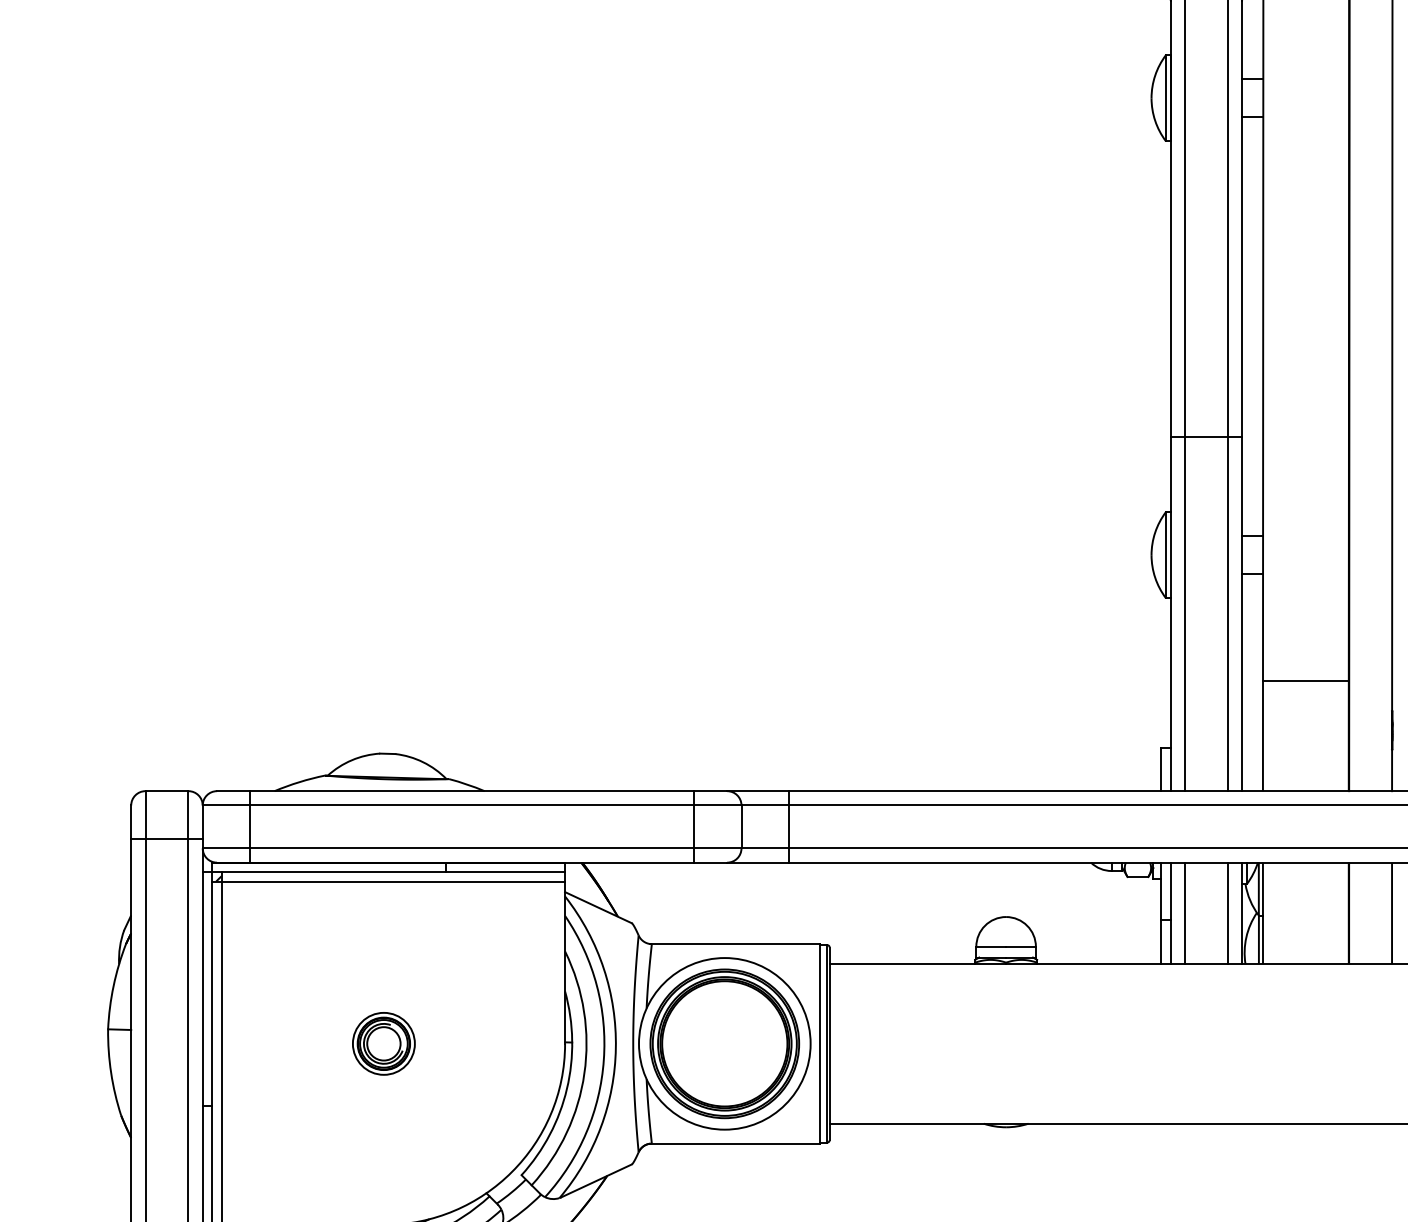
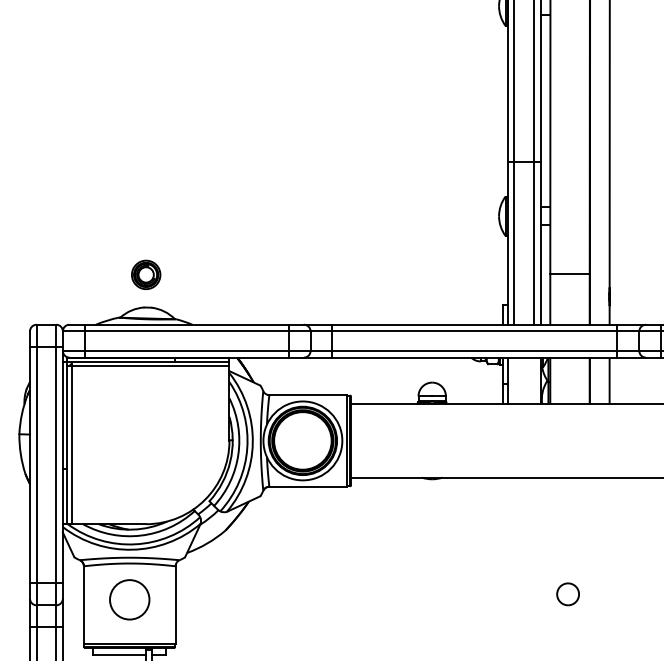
line: (1185, 912) -> (514, 380), removed
line: (1228, 912) -> (534, 380), removed
part: (384, 1042) -> (146, 274), moved

